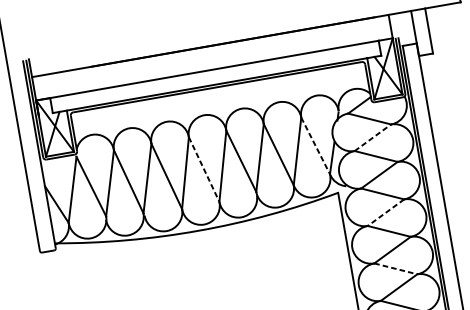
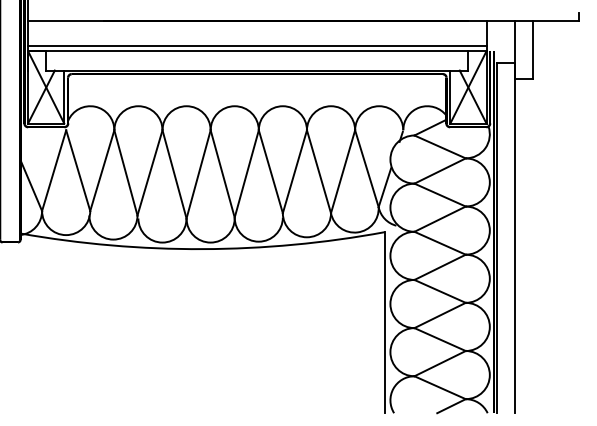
line: (213, 65) -> (257, 46), added
line: (373, 138) -> (440, 171), dashed -> solid
line: (316, 146) -> (367, 169), dashed -> solid
line: (204, 170) -> (222, 174), dashed -> solid
line: (386, 212) -> (440, 267), dashed -> solid
line: (396, 268) -> (440, 339), dashed -> solid

